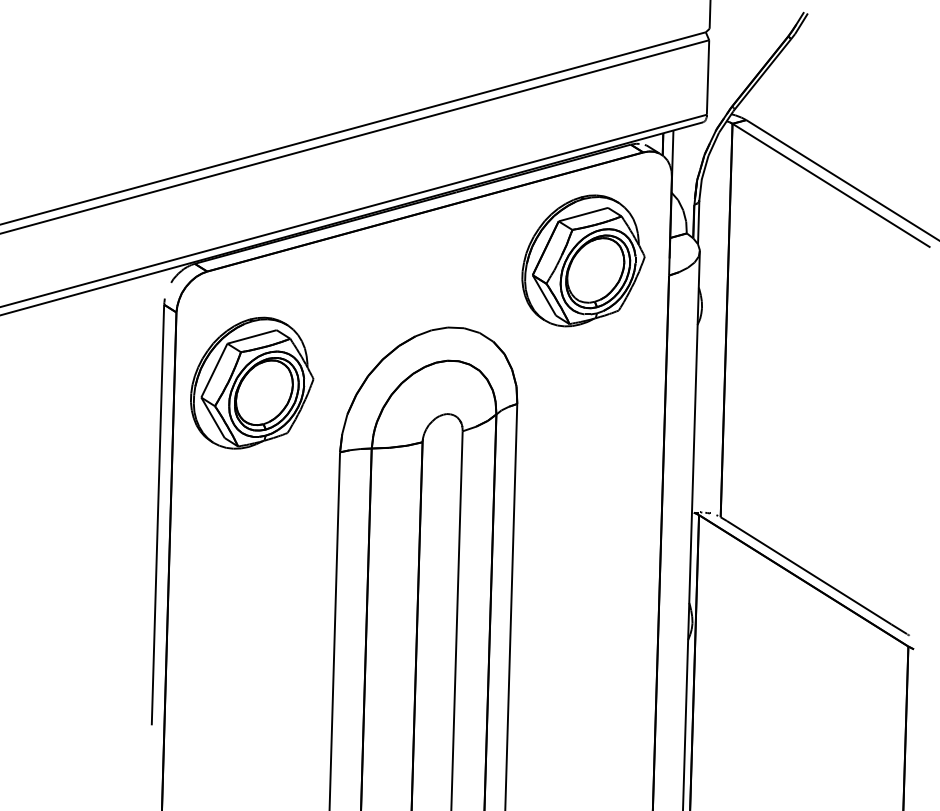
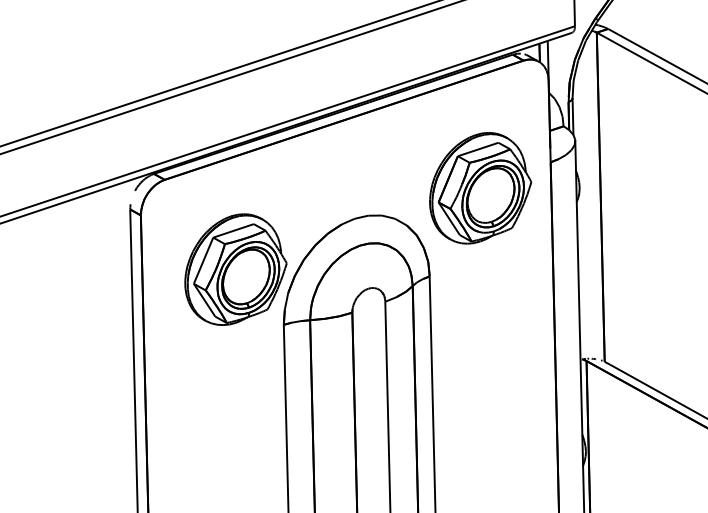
part: (583, 260) -> (480, 187), moved
part: (252, 382) -> (235, 268), moved

